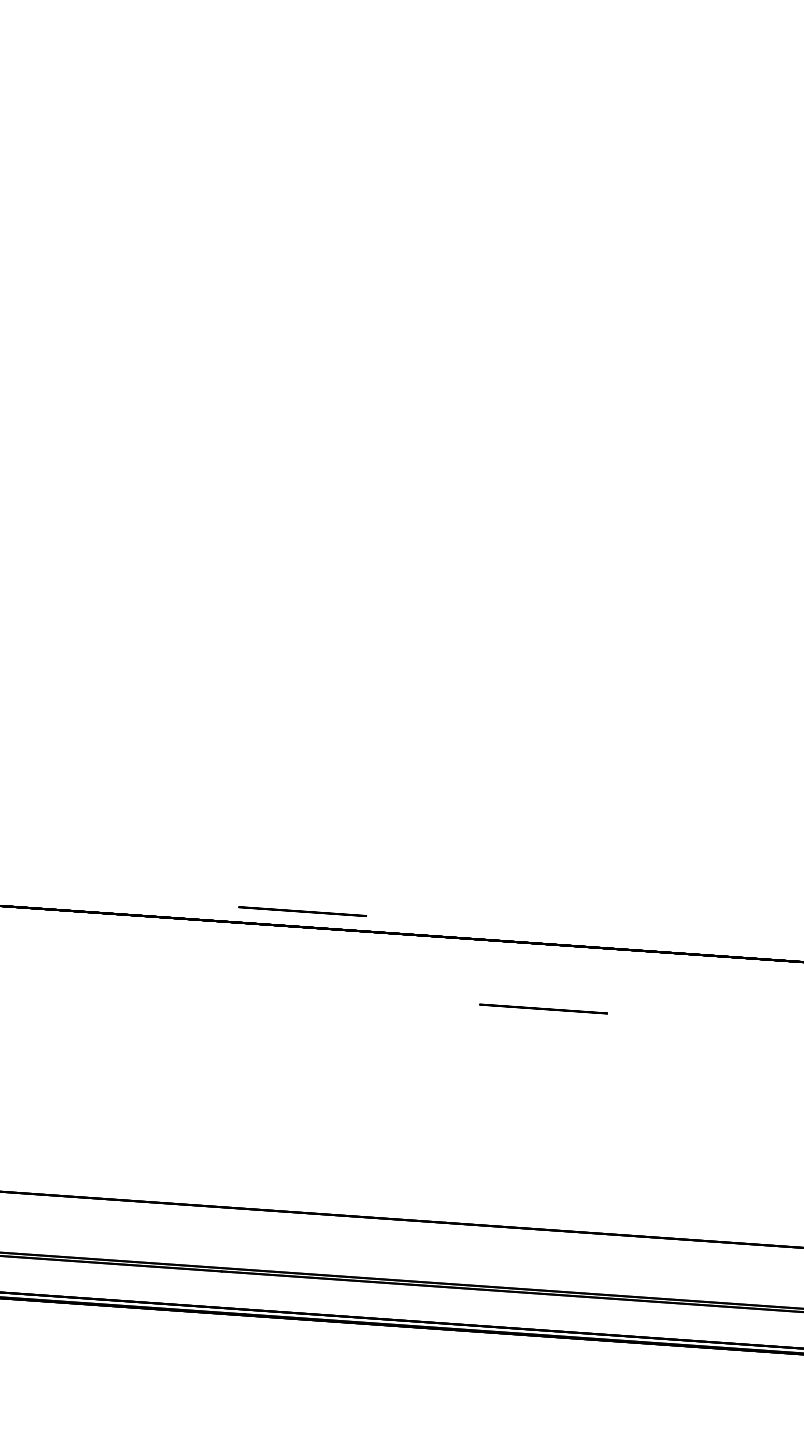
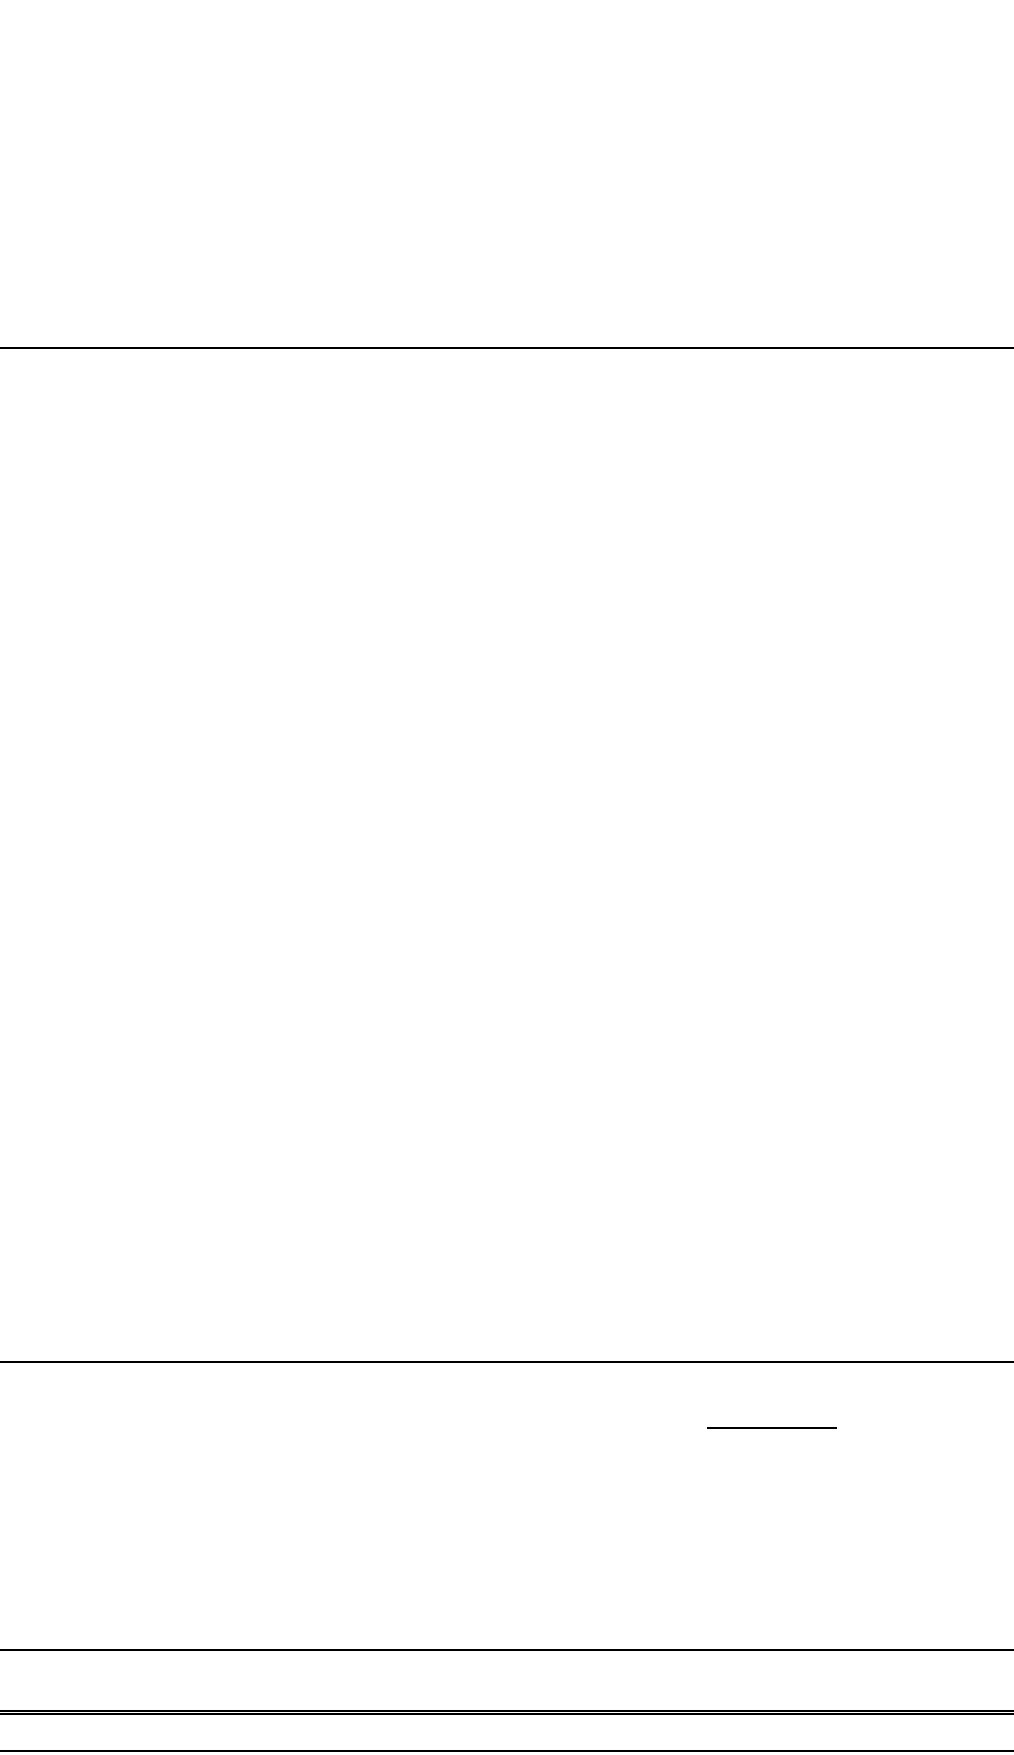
line: (302, 911) -> (522, 1346), removed

